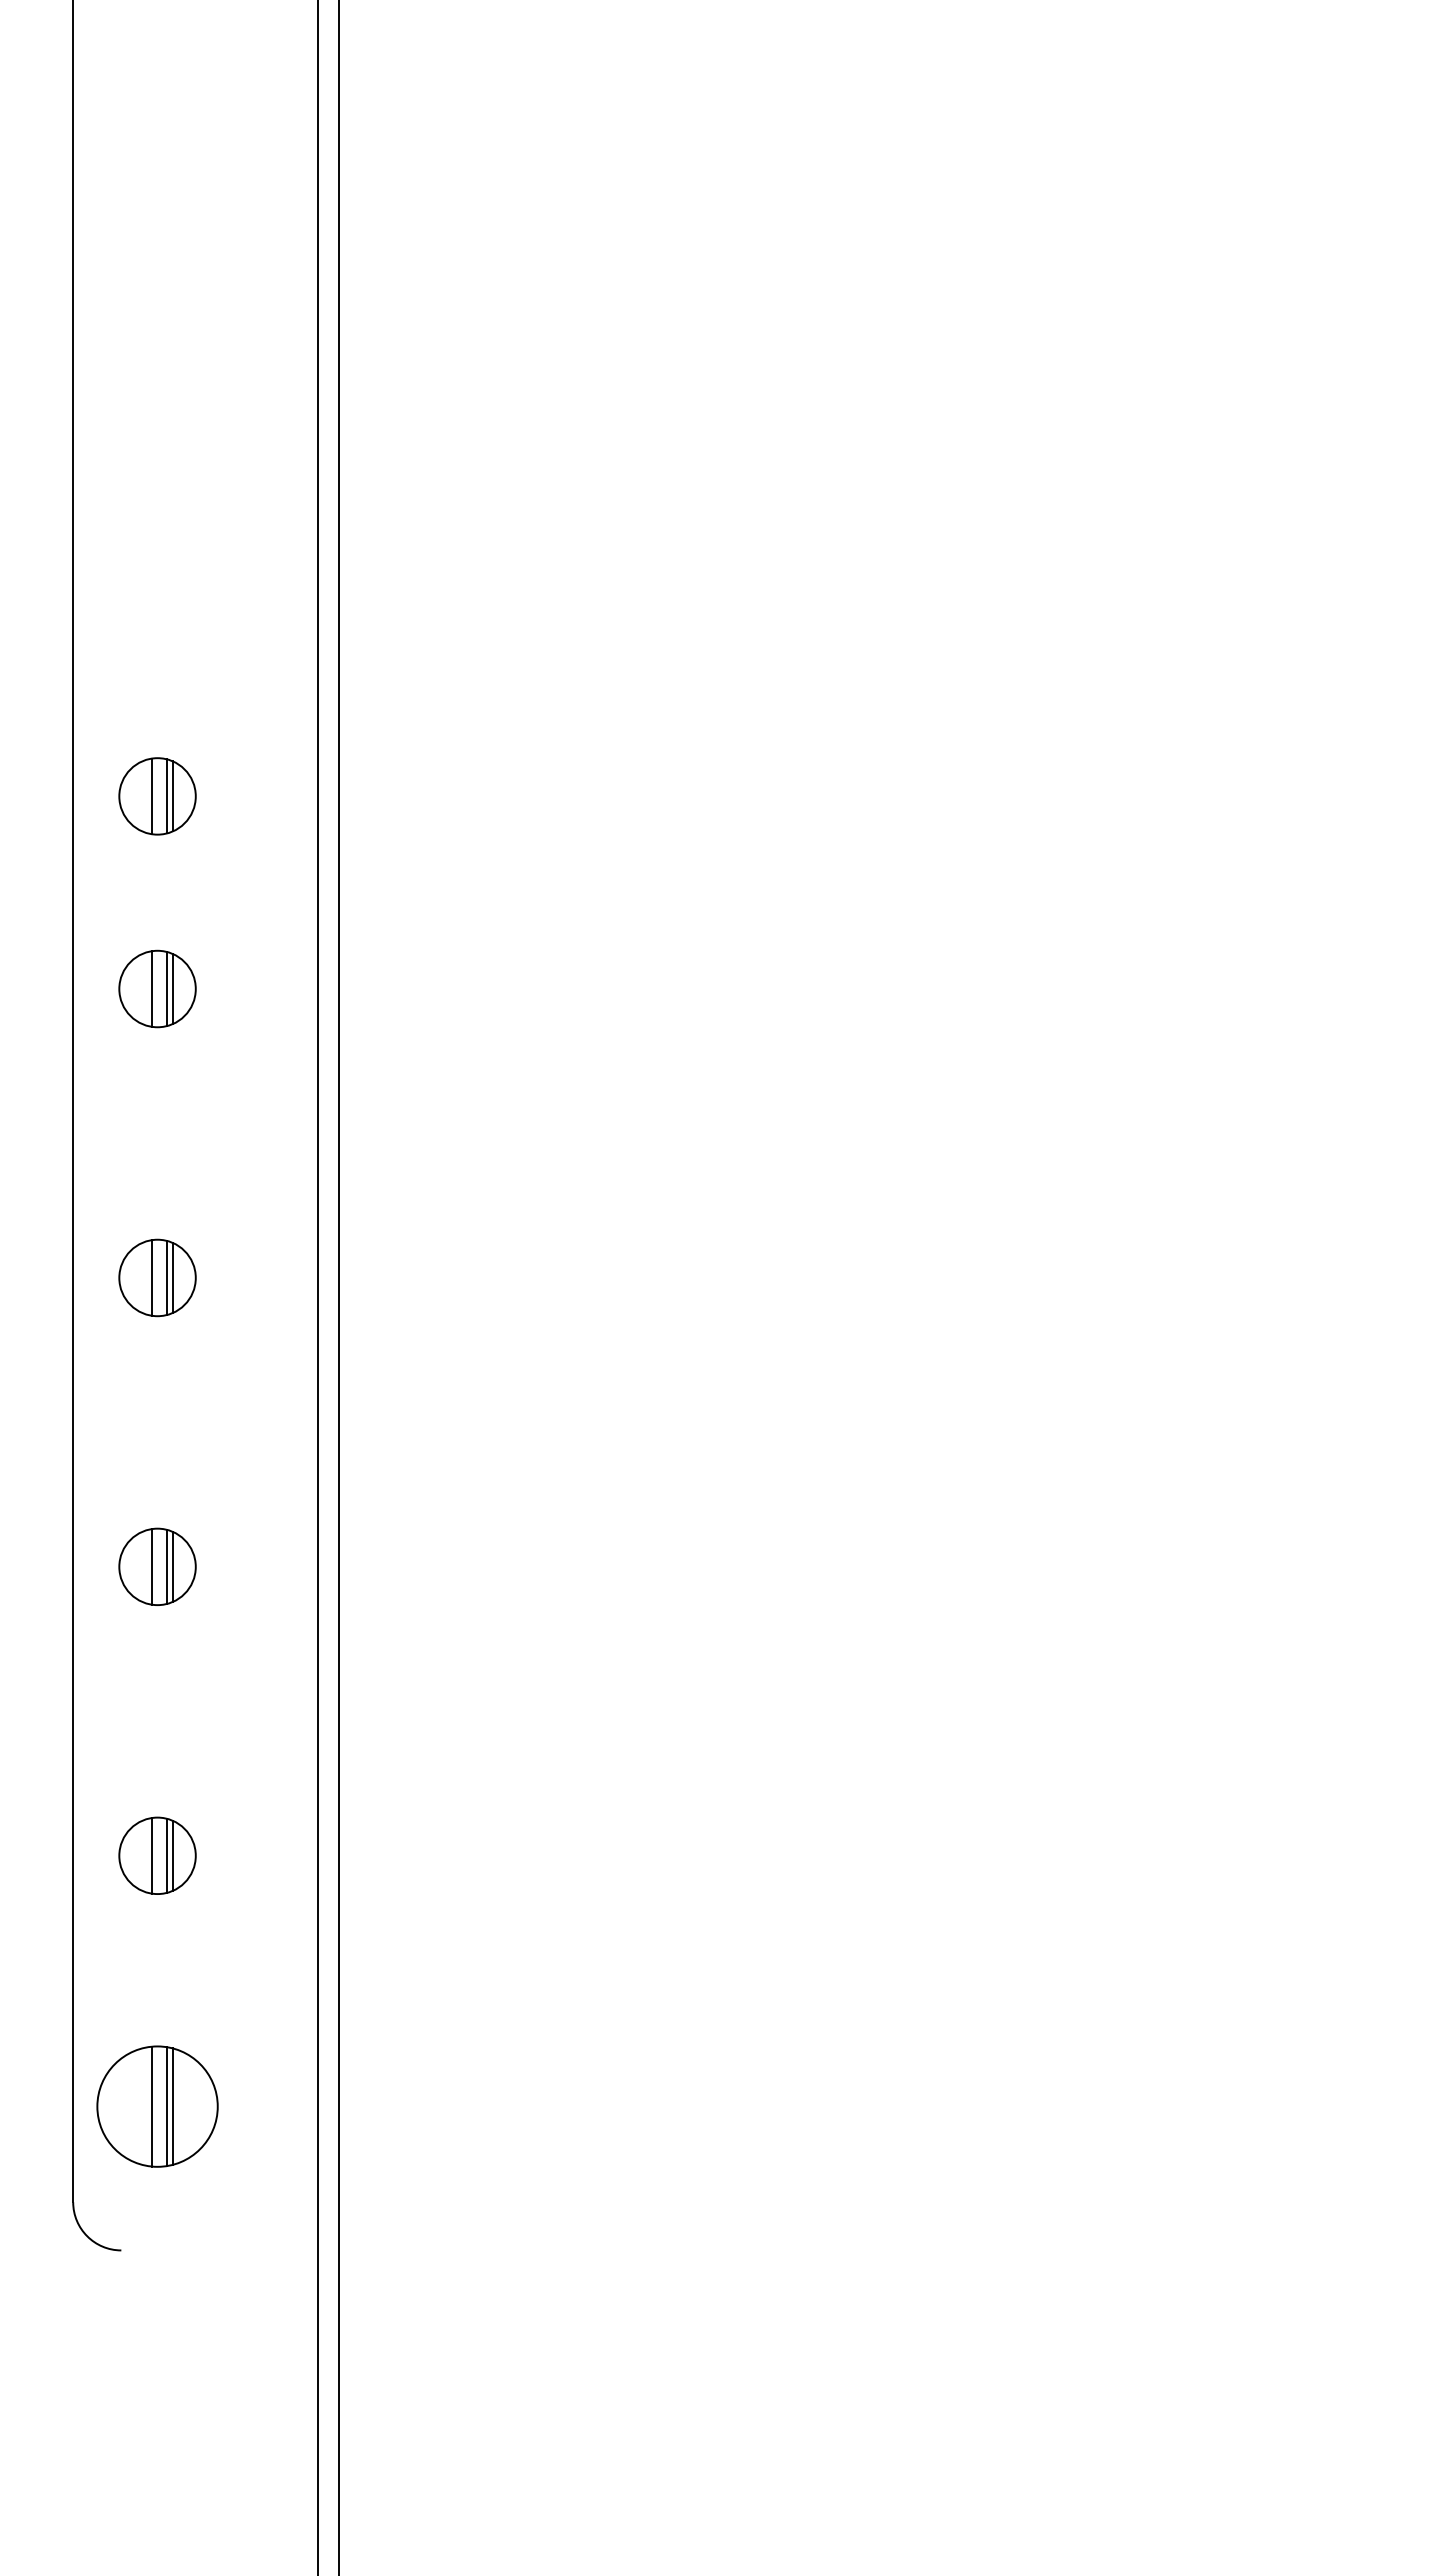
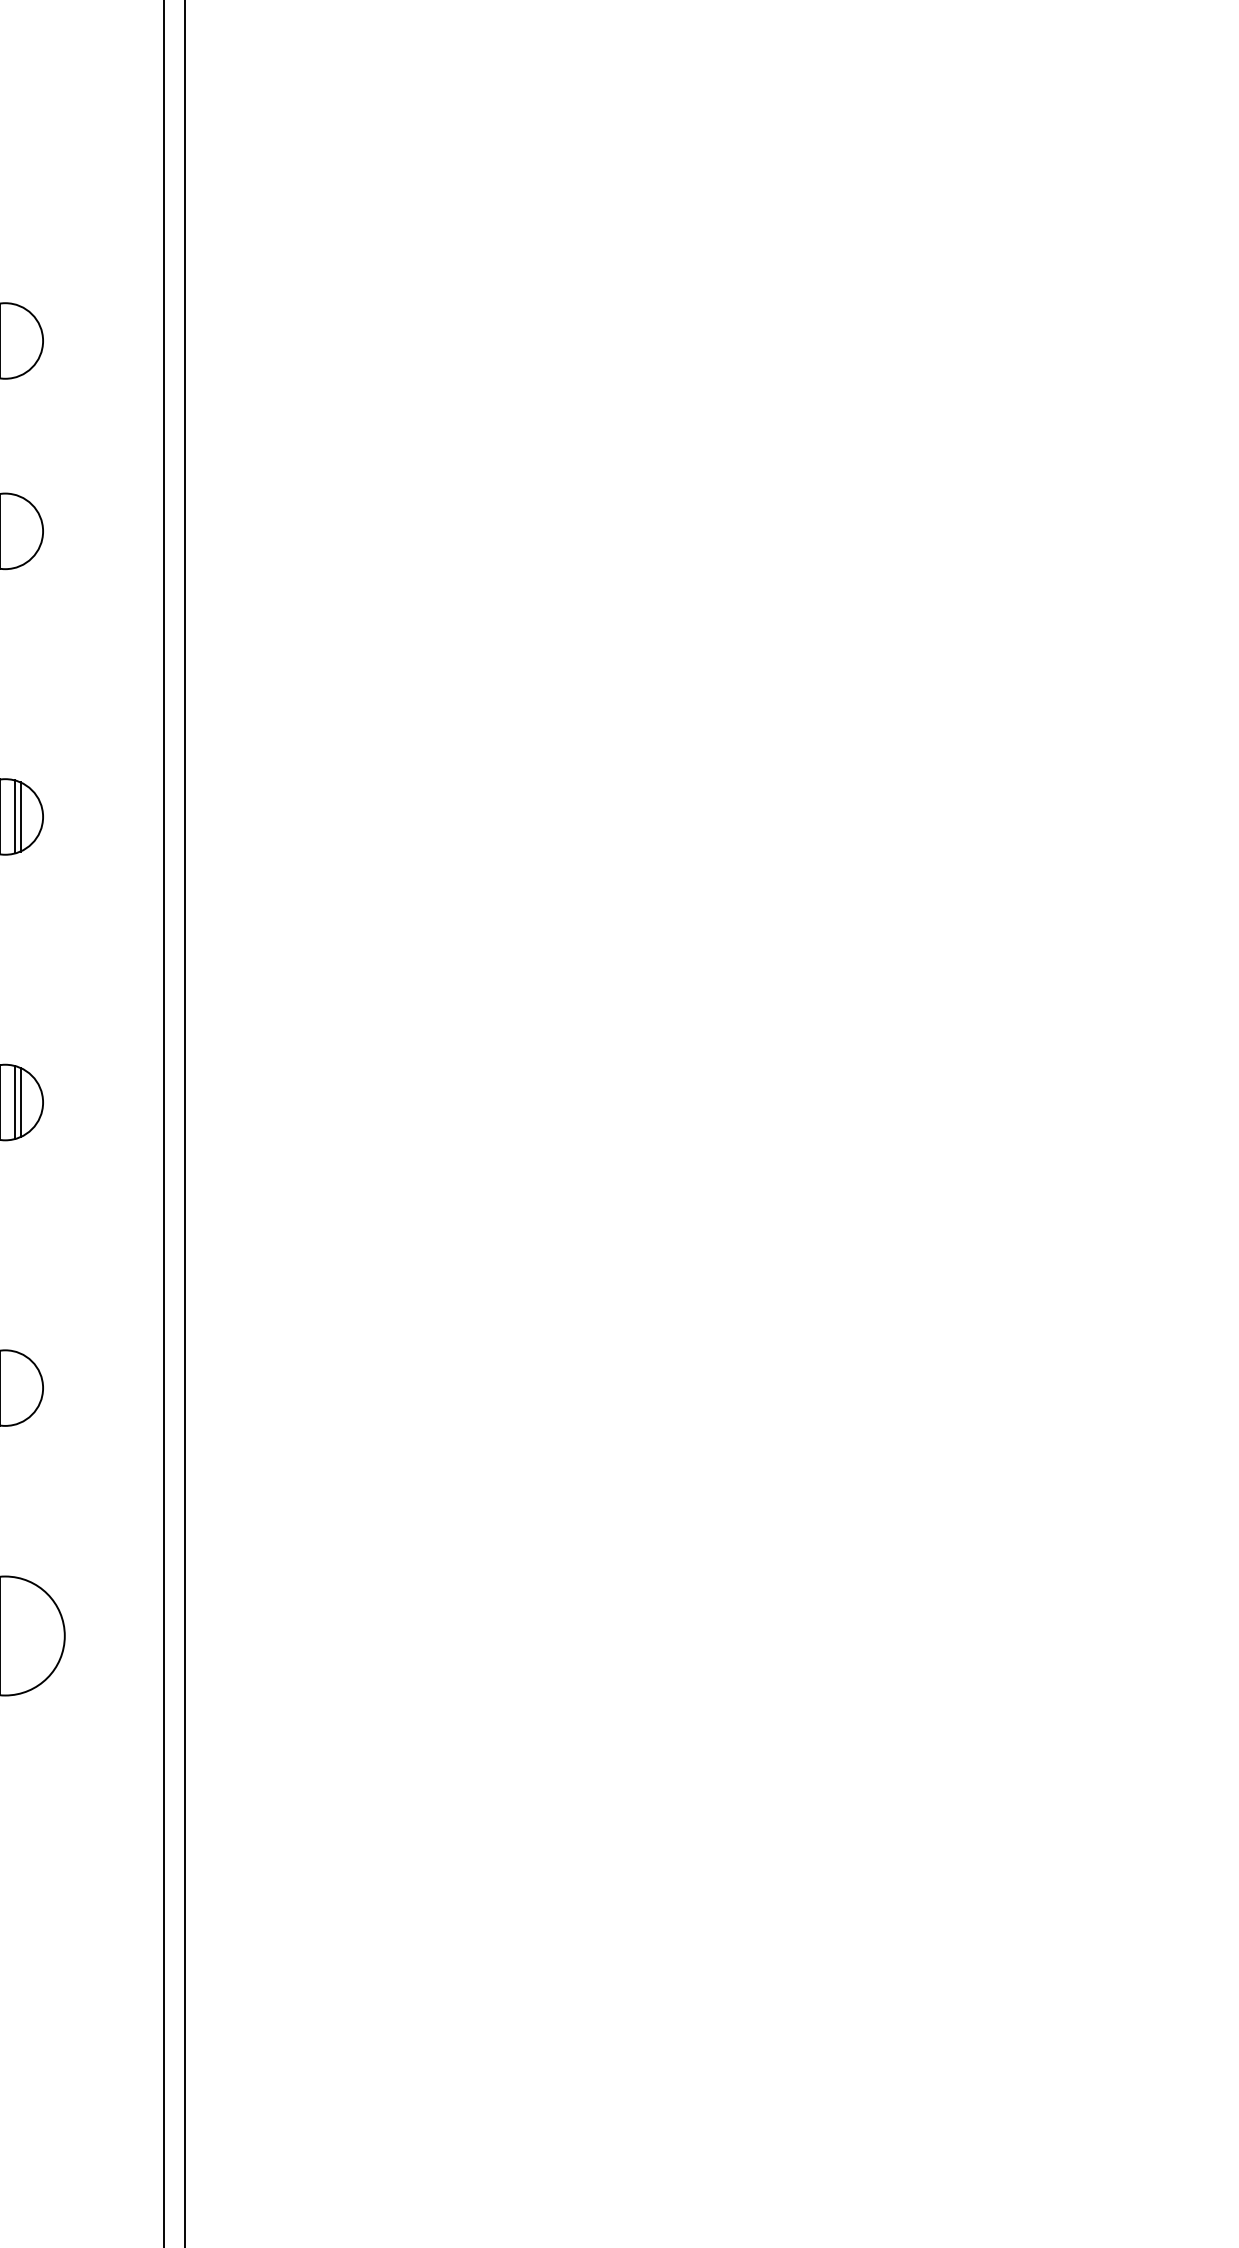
line: (167, 796) -> (15, 341), removed
line: (172, 796) -> (20, 341), removed
line: (172, 988) -> (20, 530), removed
line: (167, 989) -> (15, 531), removed
line: (167, 1855) -> (15, 1387), removed
line: (172, 1855) -> (20, 1387), removed
line: (167, 2106) -> (15, 1635), removed
line: (172, 2106) -> (20, 1635), removed

